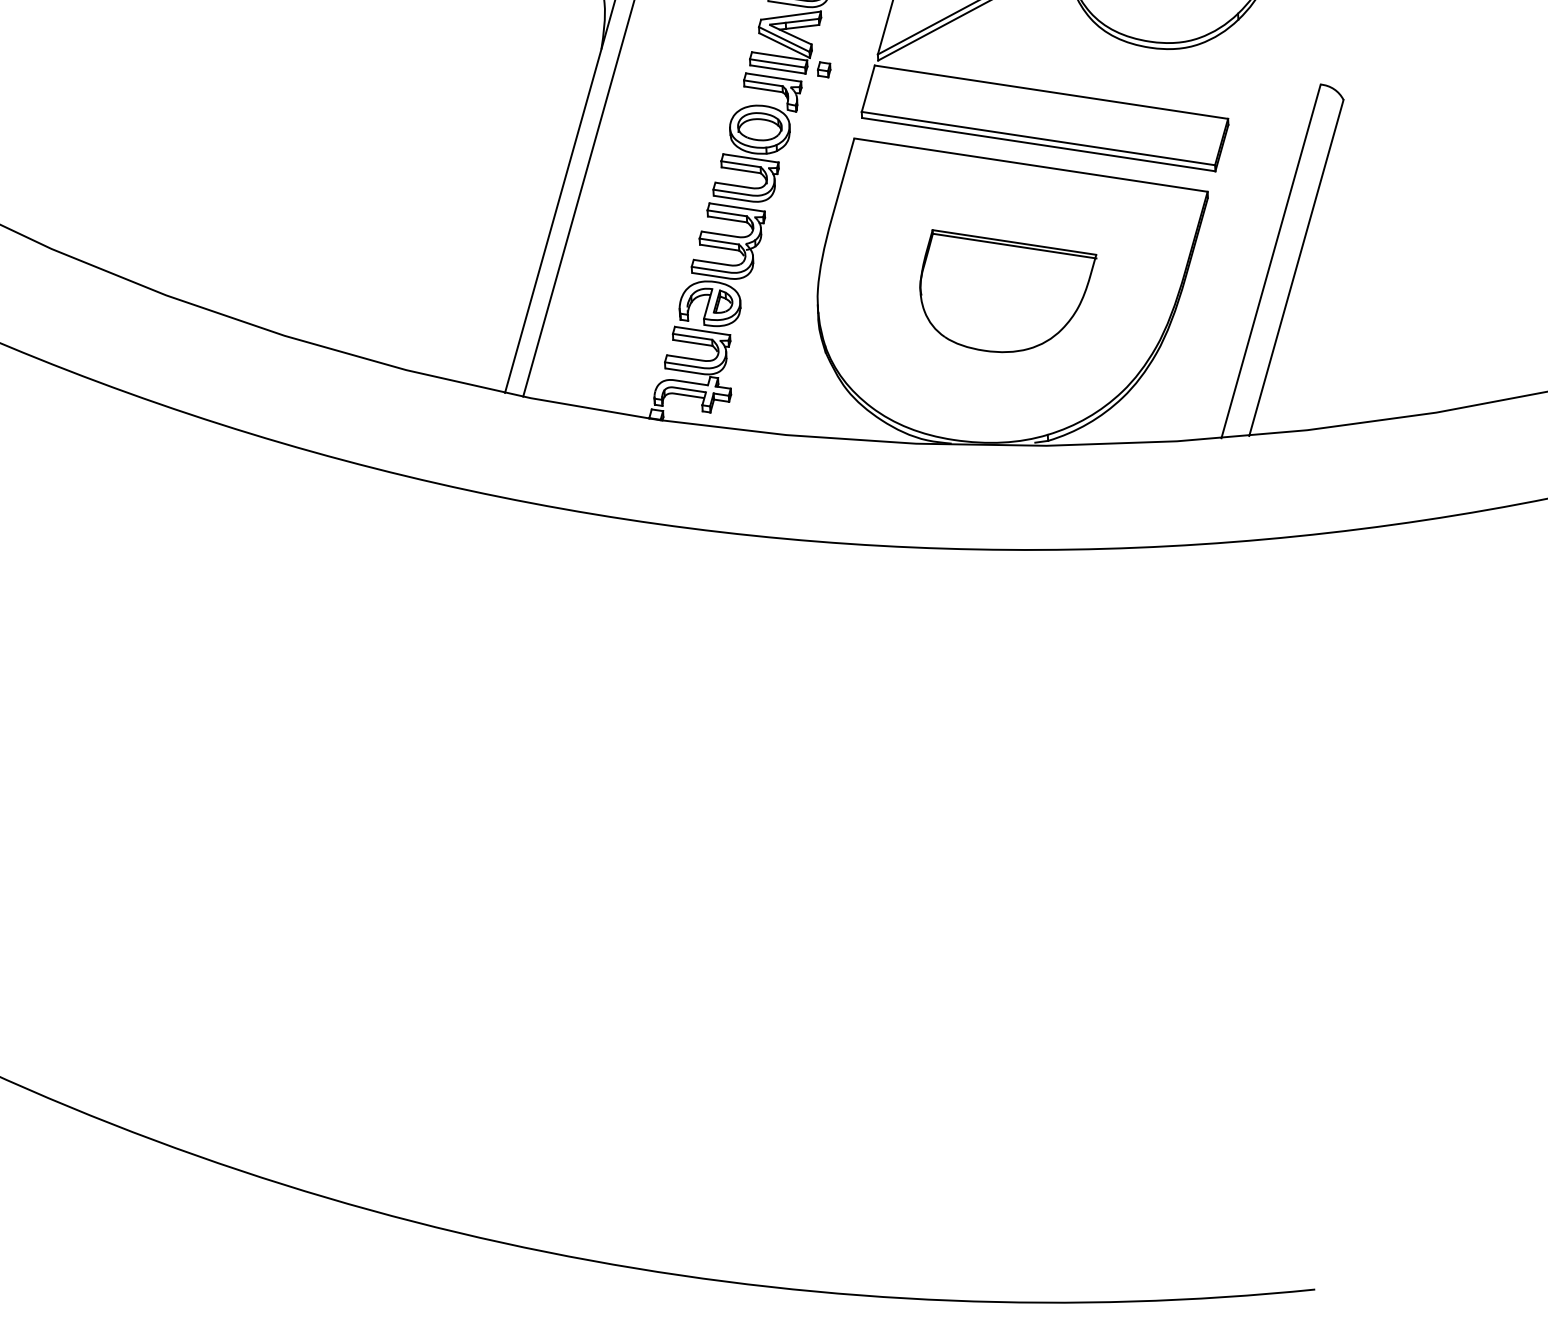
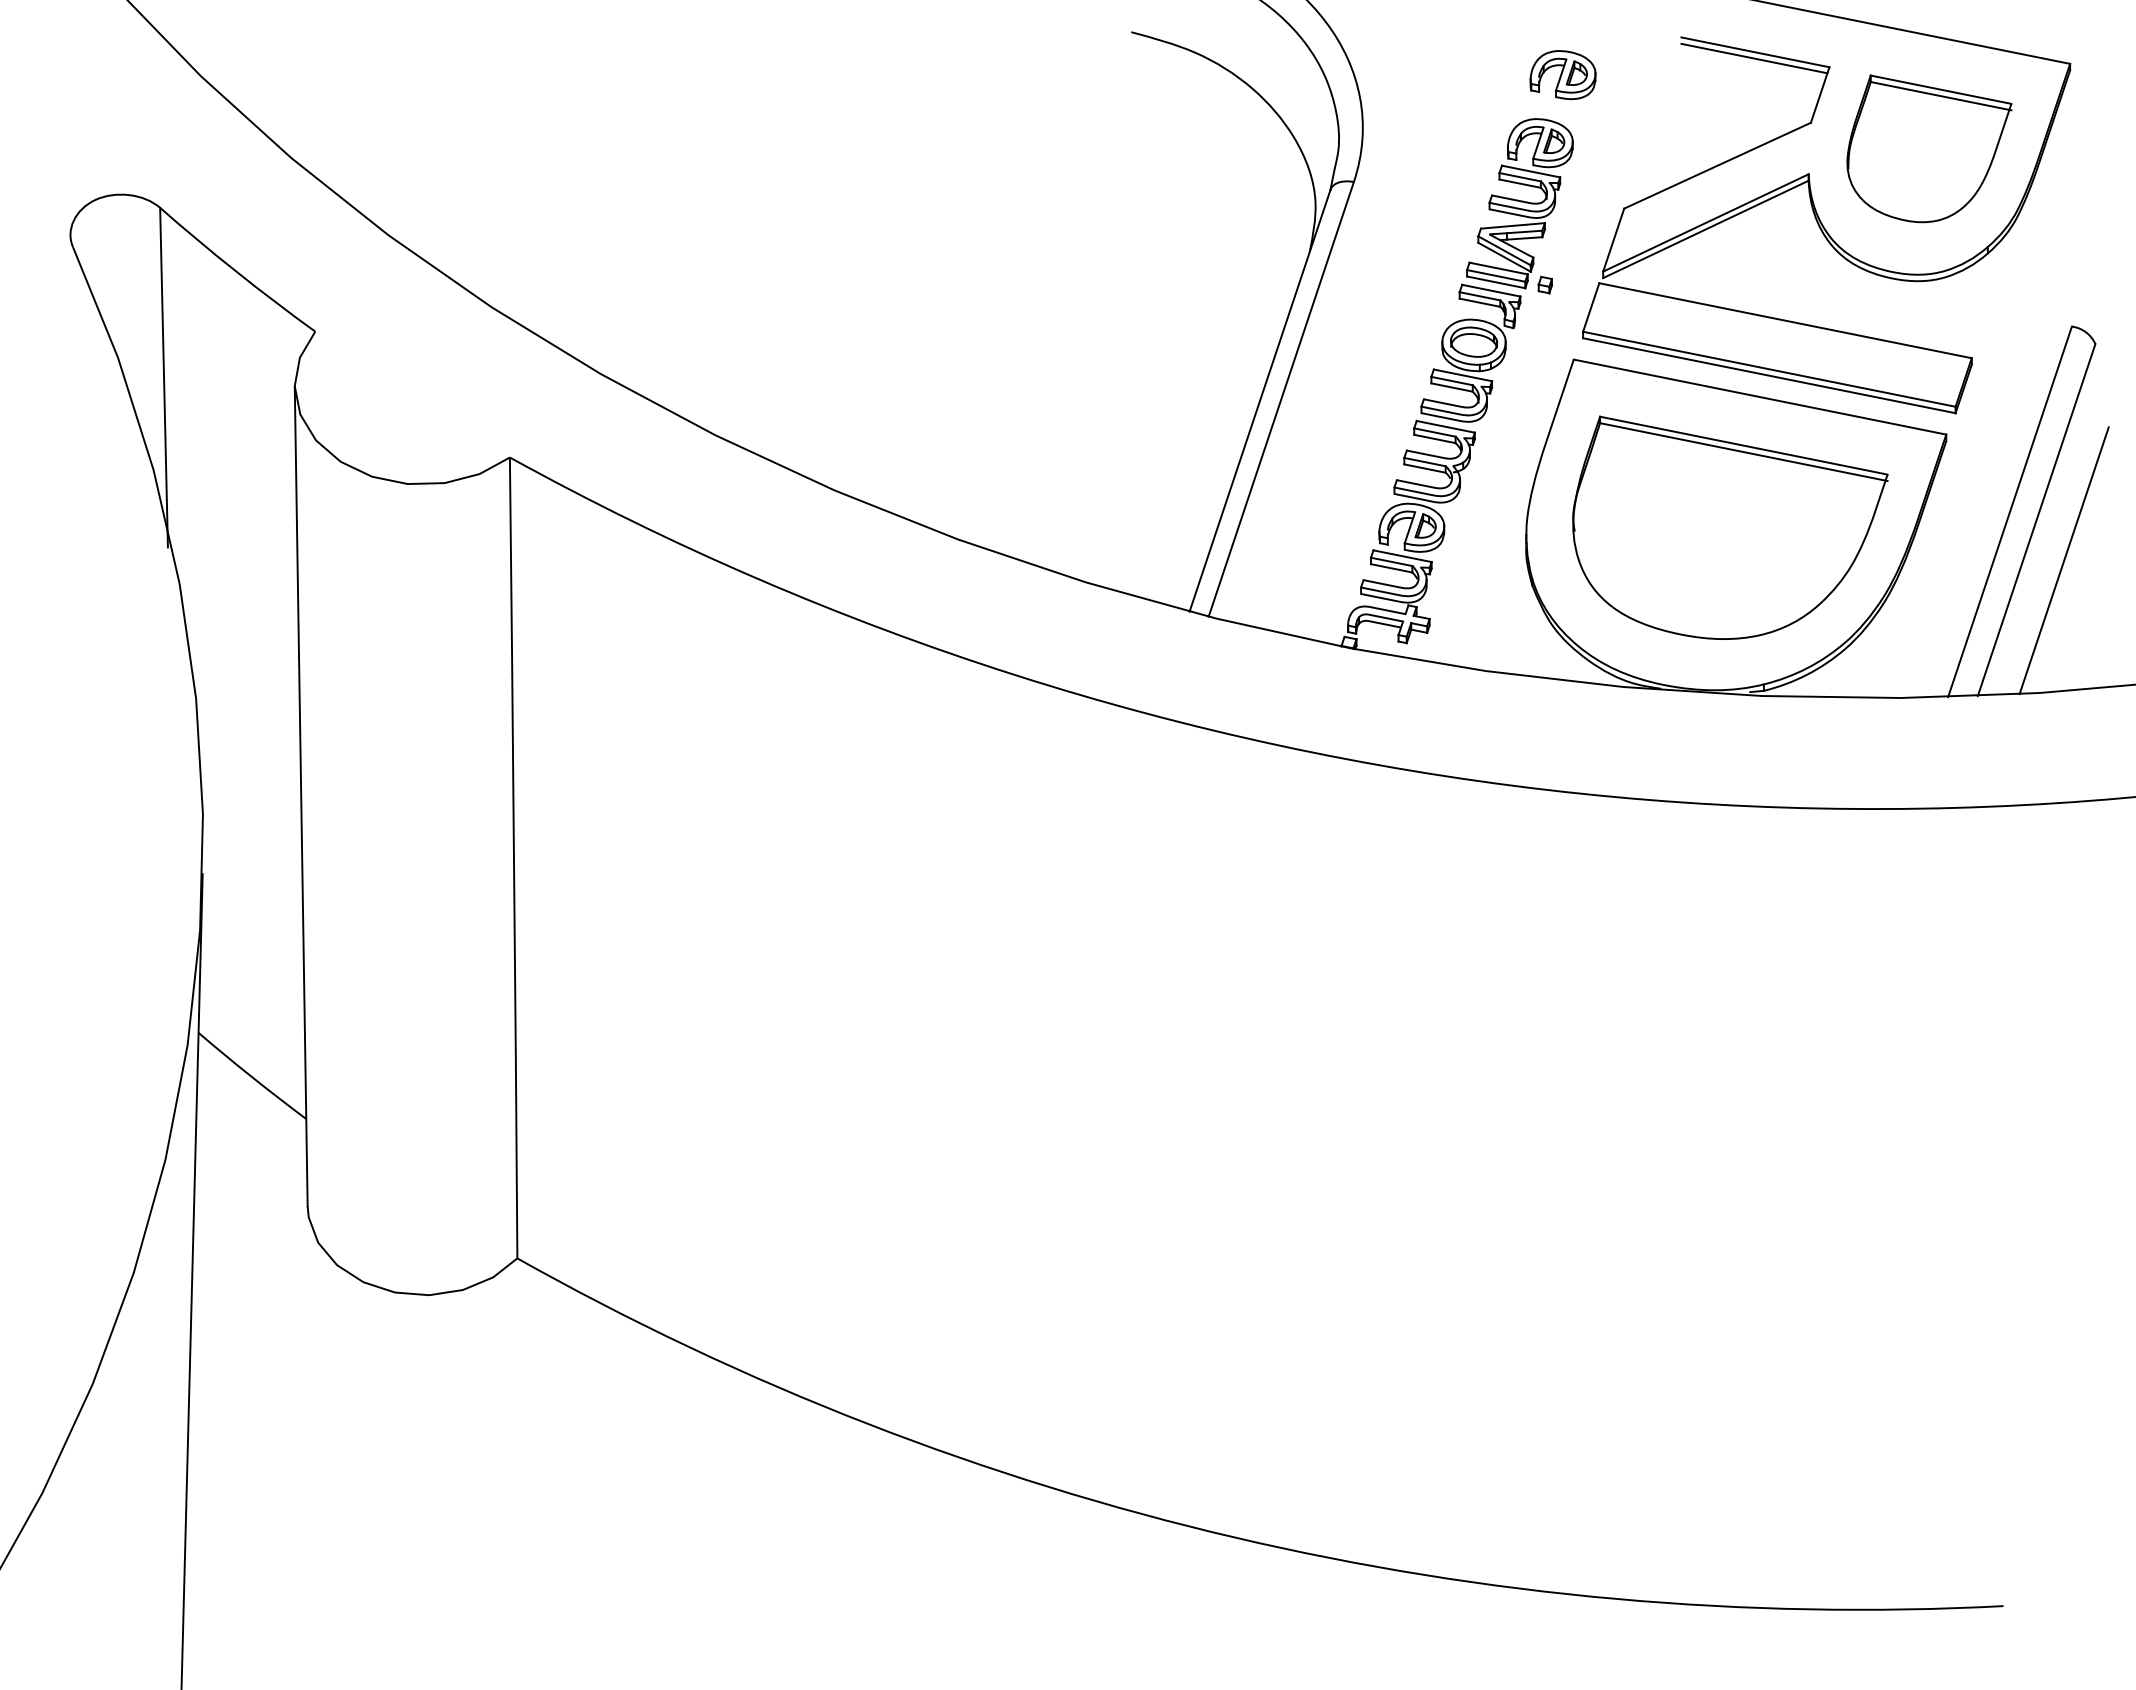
part: (1009, 288) -> (1730, 527), size x1.67
line: (1323, 304) -> (2063, 560), added

